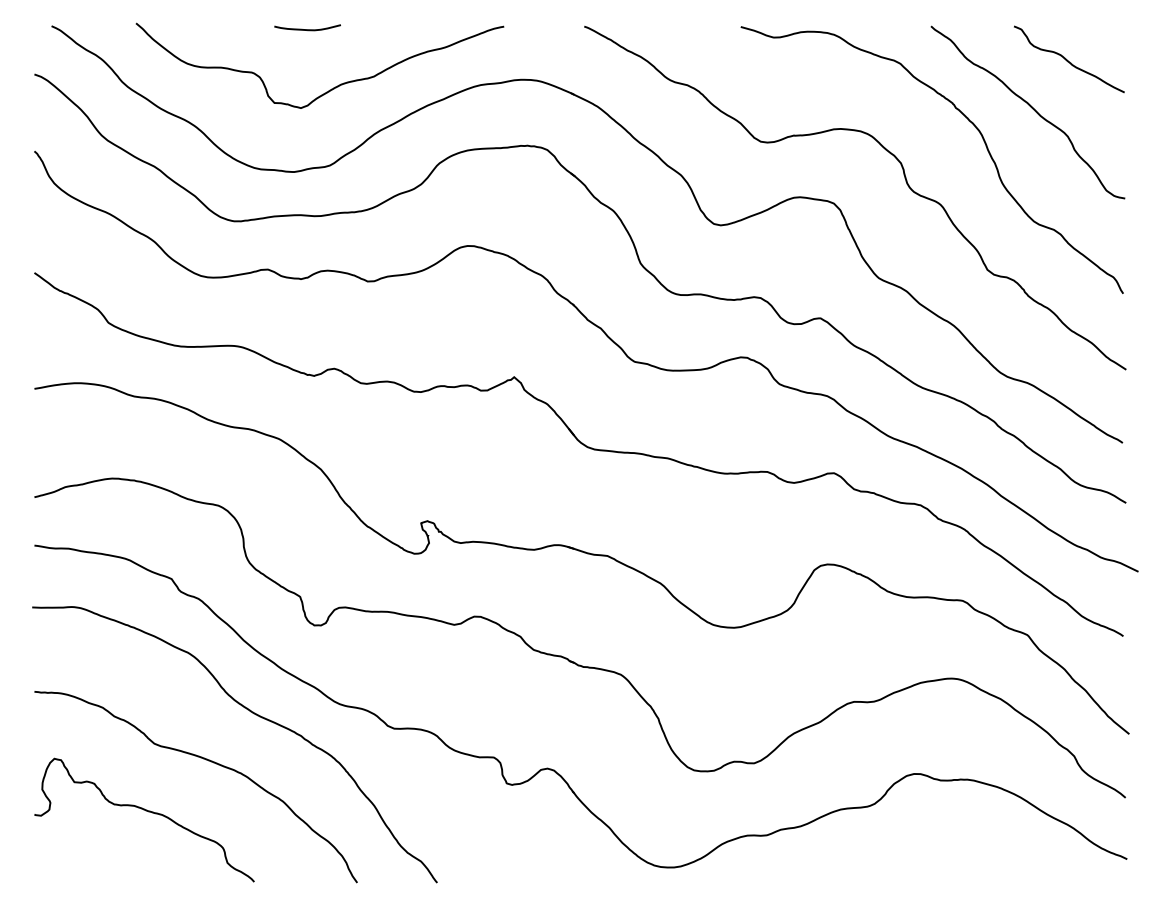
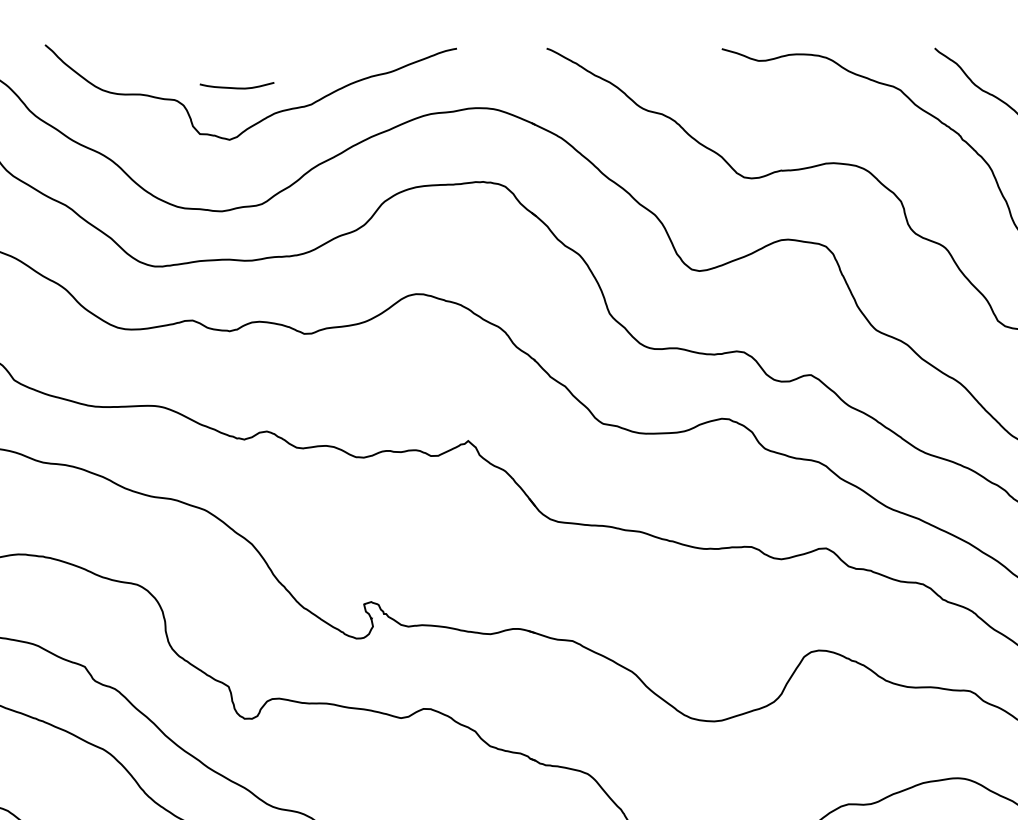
curve: (307, 29) -> (236, 87), moved

